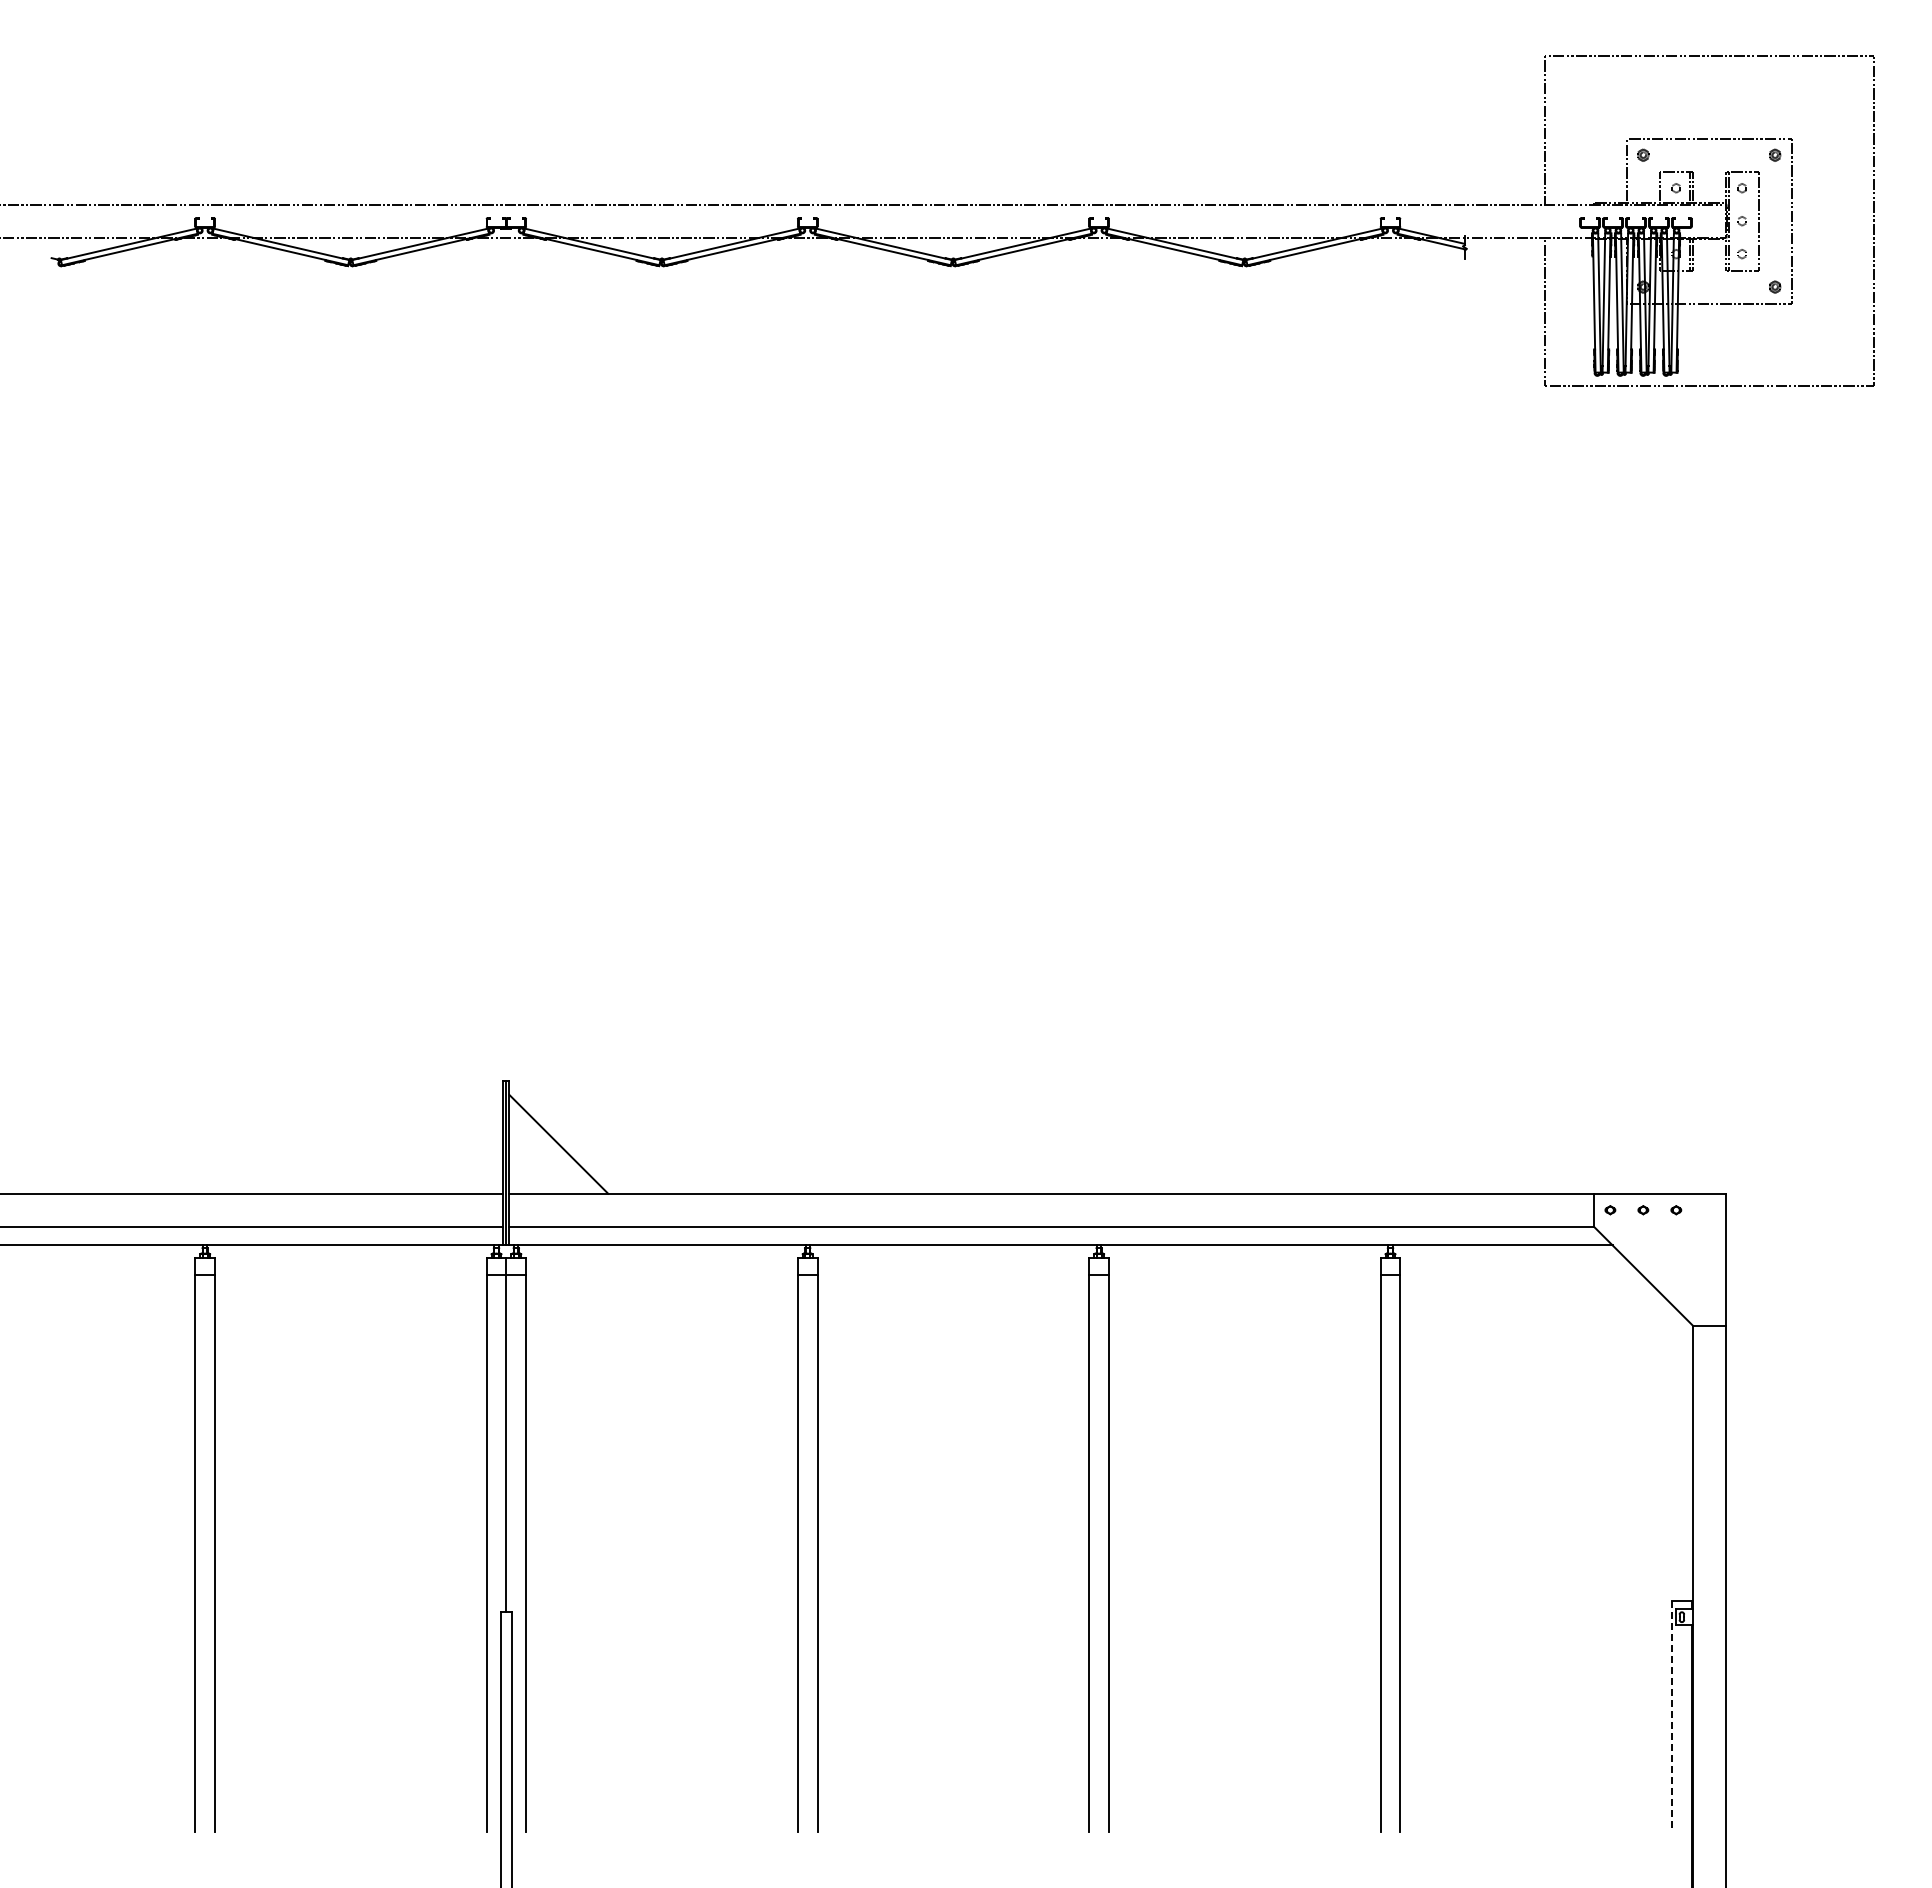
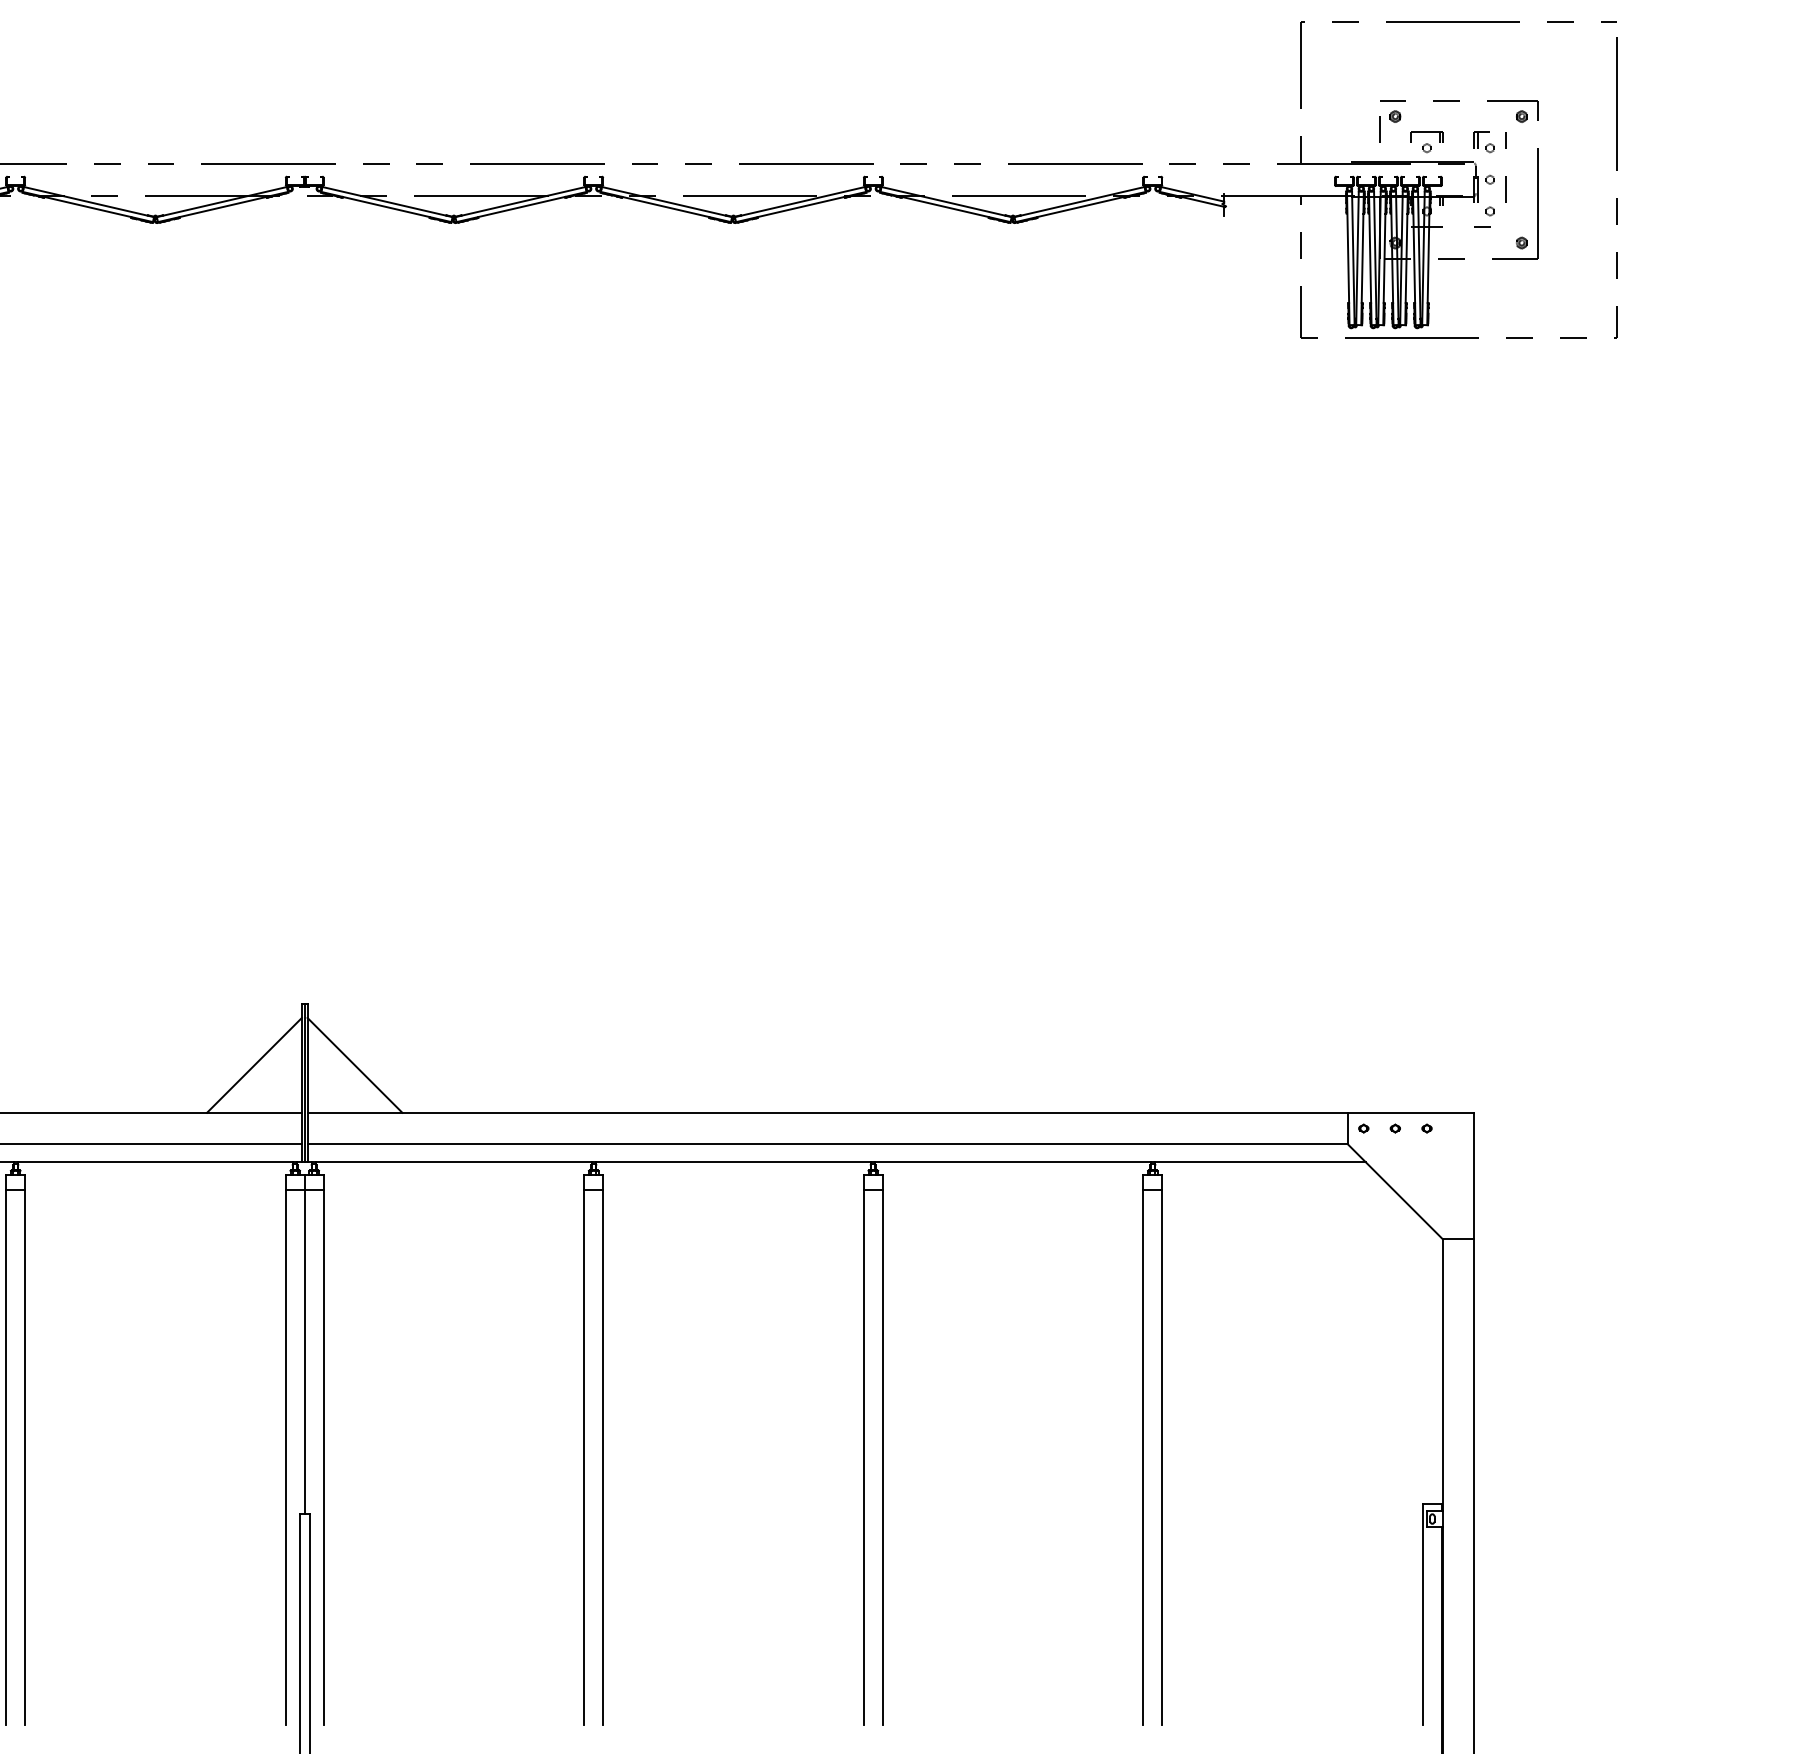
line: (453, 1143) -> (253, 1064), added
line: (1672, 1716) -> (1423, 1614), dashed -> solid

